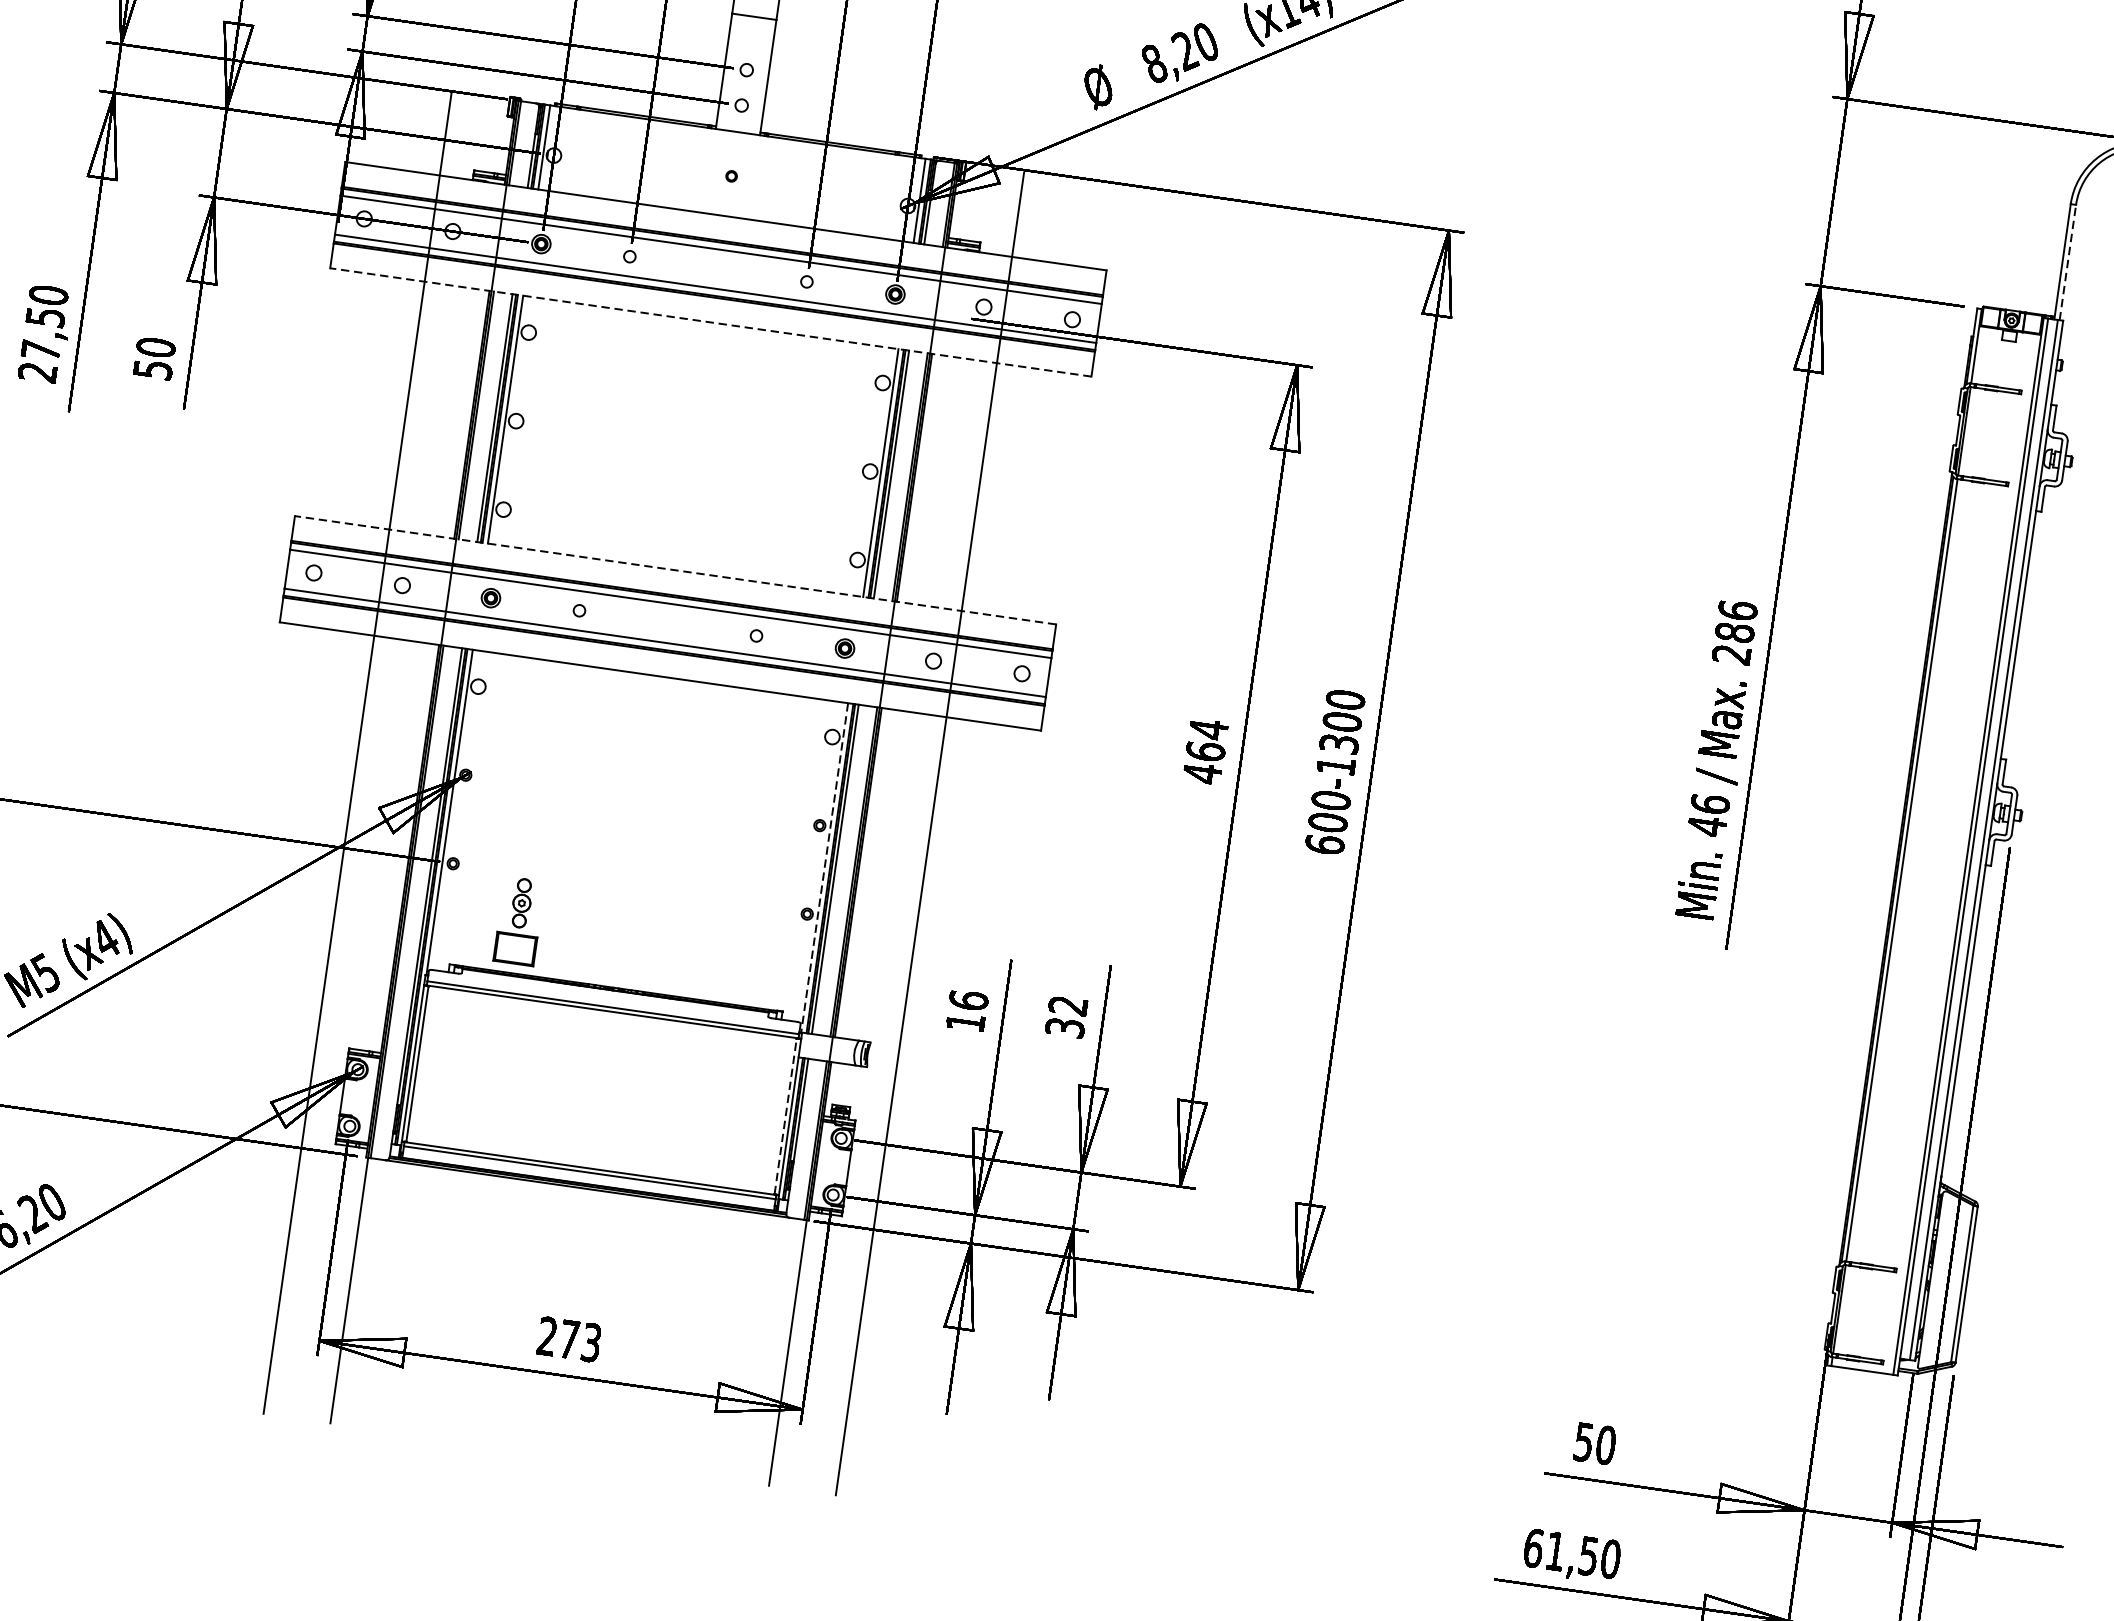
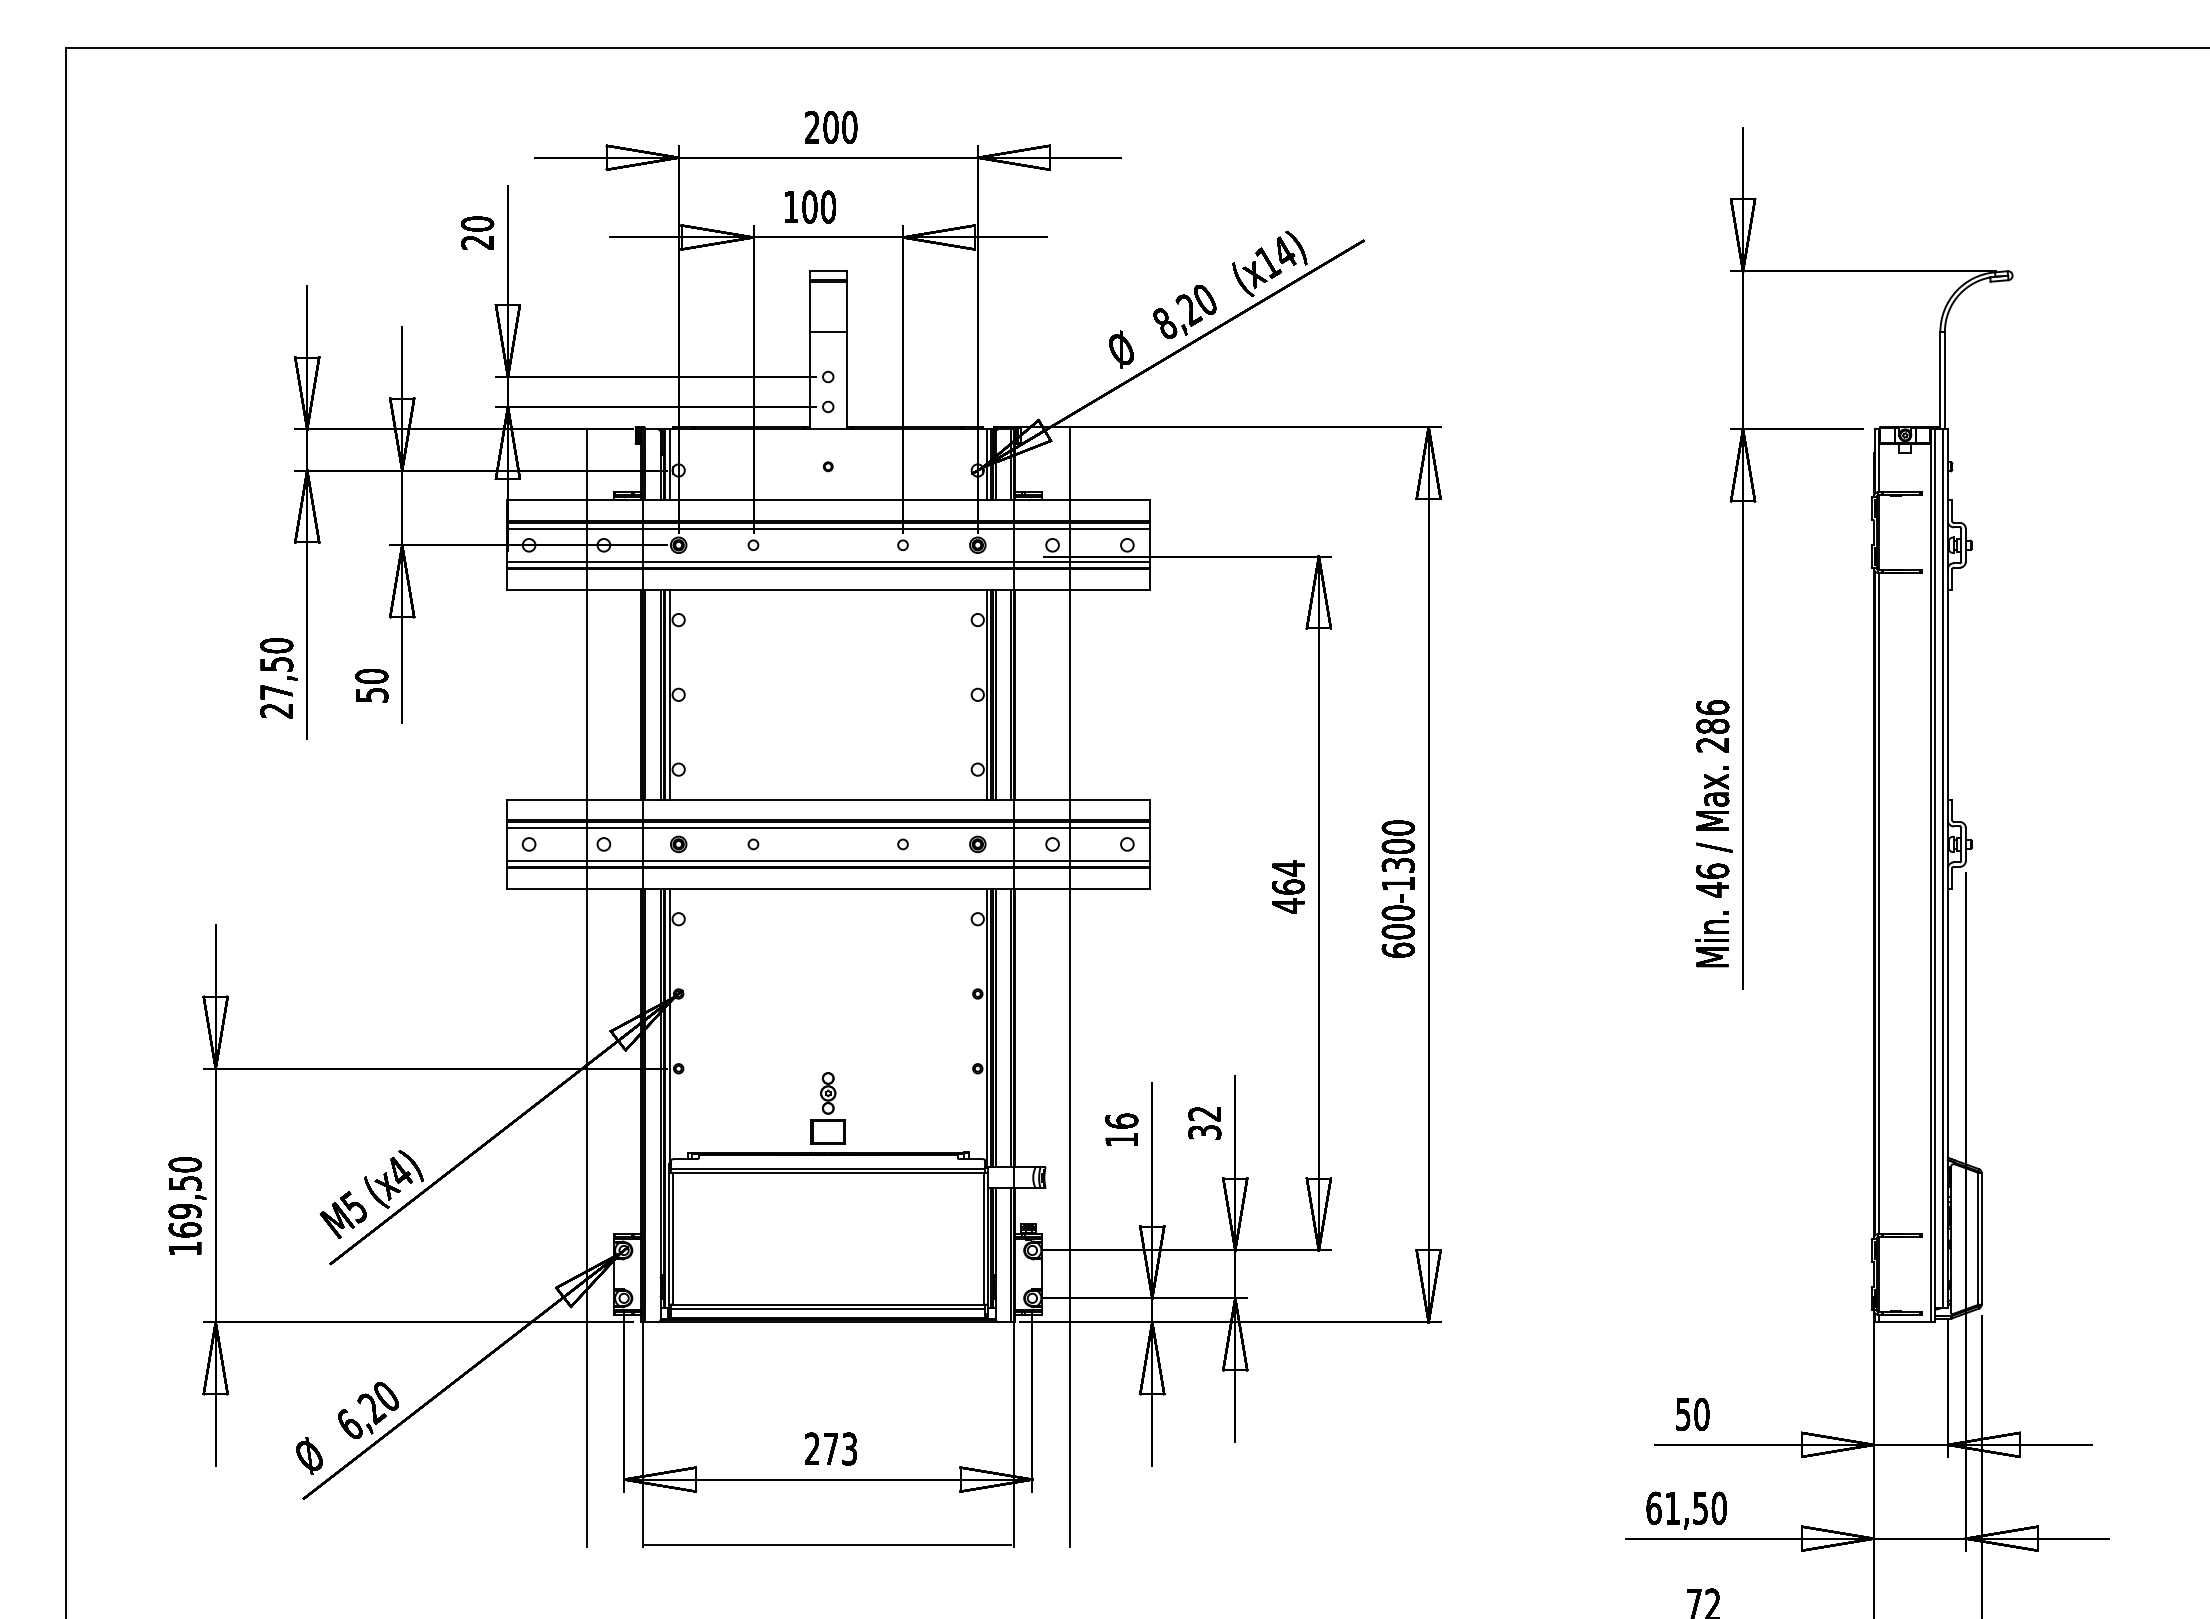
line: (2067, 262) -> (1944, 380), dashed -> solid
line: (711, 322) -> (828, 590), dashed -> solid
line: (675, 570) -> (828, 799), dashed -> solid
line: (824, 867) -> (986, 1028), dashed -> solid
part: (518, 921) -> (827, 1108), moved
line: (785, 1115) -> (983, 1238), dashed -> solid
line: (550, 1452) -> (828, 1544), added

